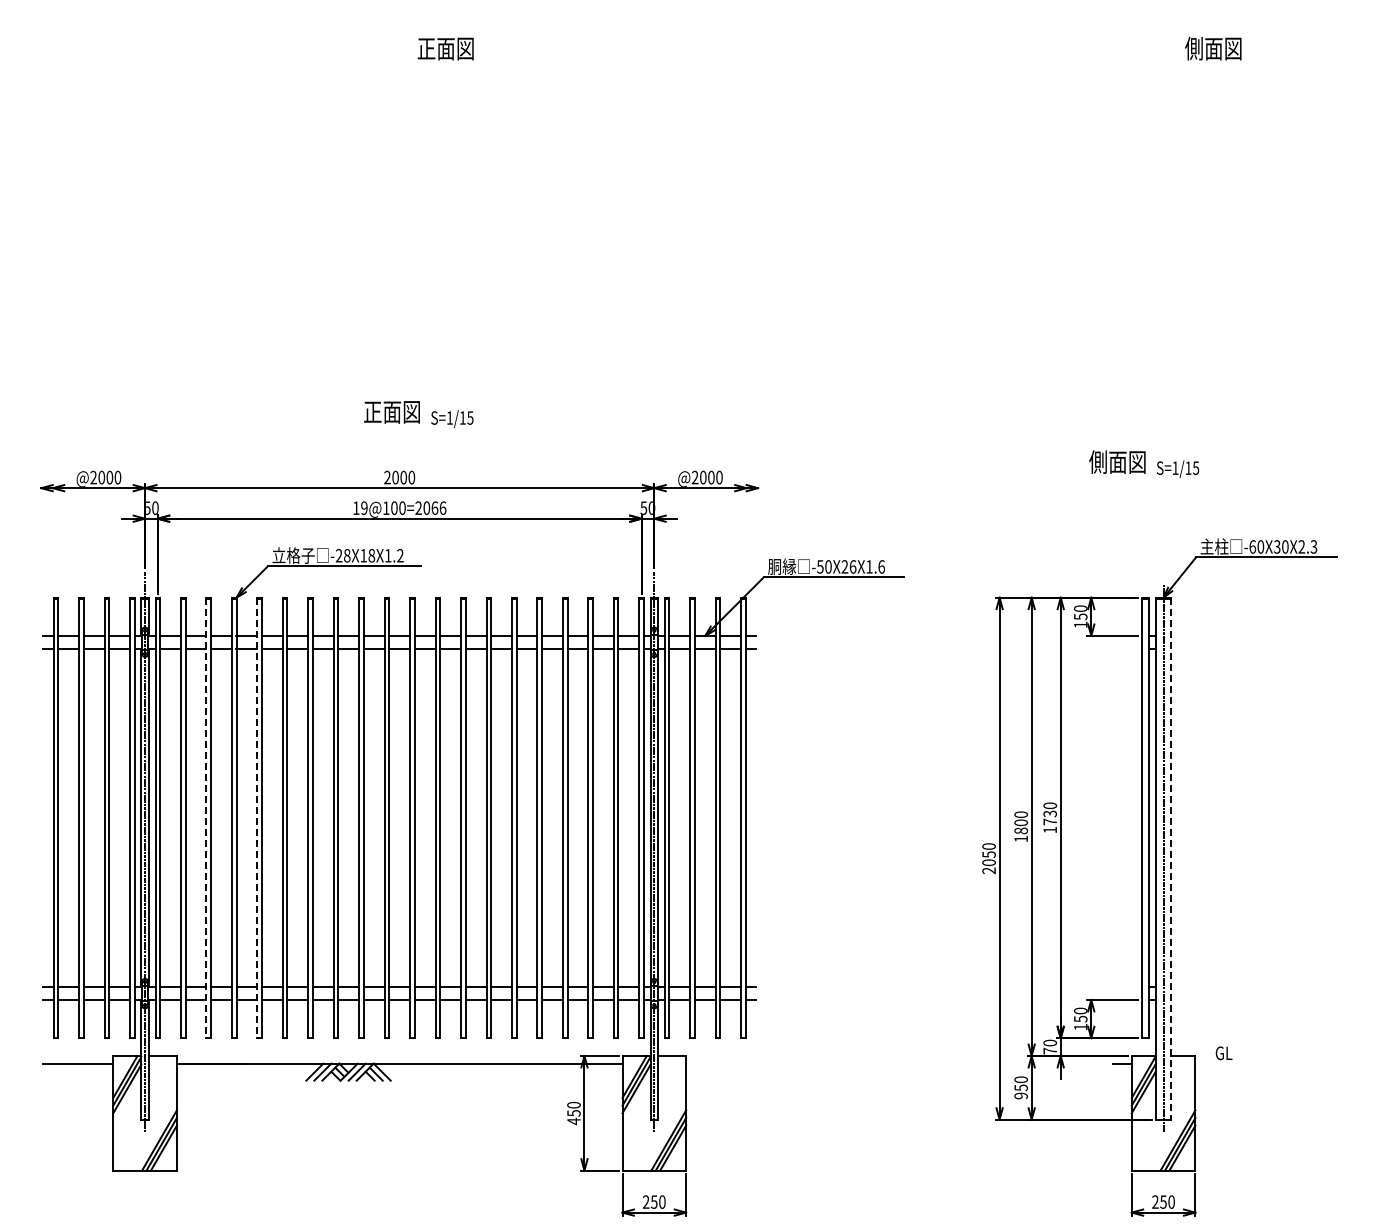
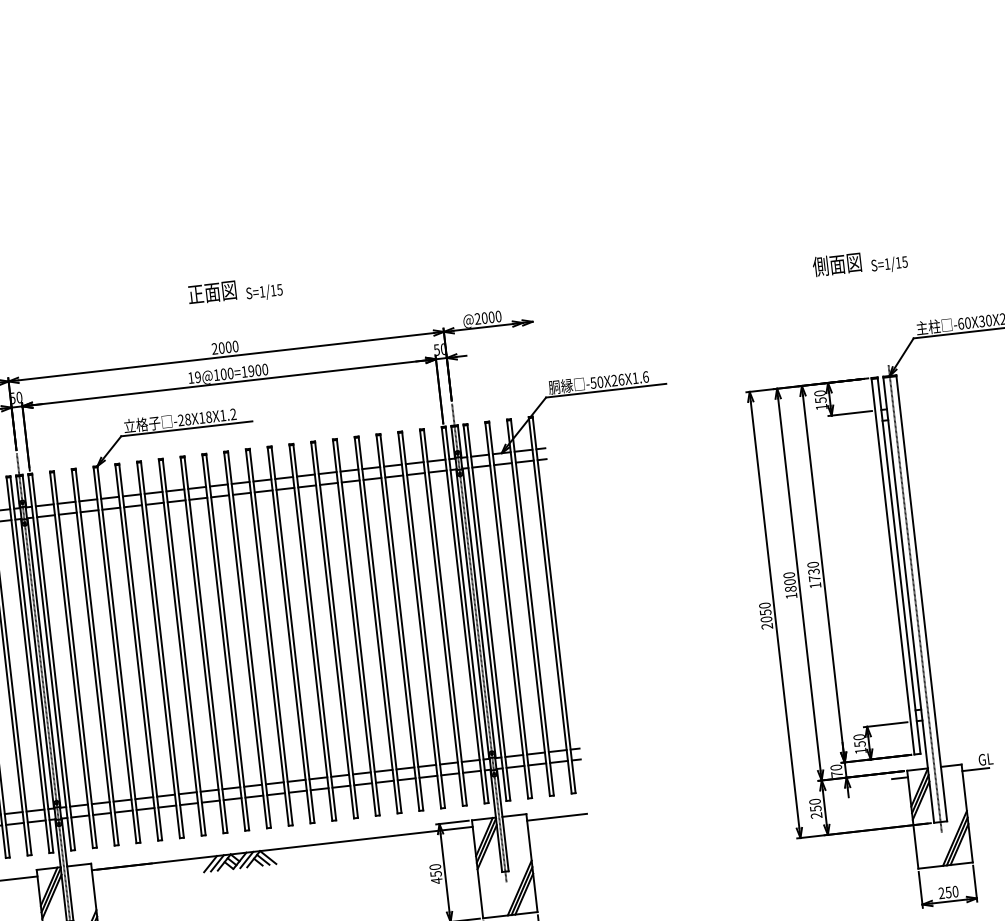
text: (430, 507) -> (254, 370), 19@100=2066 -> 19@100=1900
line: (206, 818) -> (93, 657), dashed -> solid
line: (257, 818) -> (136, 652), dashed -> solid
line: (1171, 858) -> (921, 598), dashed -> solid
line: (721, 1063) -> (557, 817), added
line: (1210, 1063) -> (975, 769), added
text: (1021, 1095) -> (816, 815), 950 -> 250

